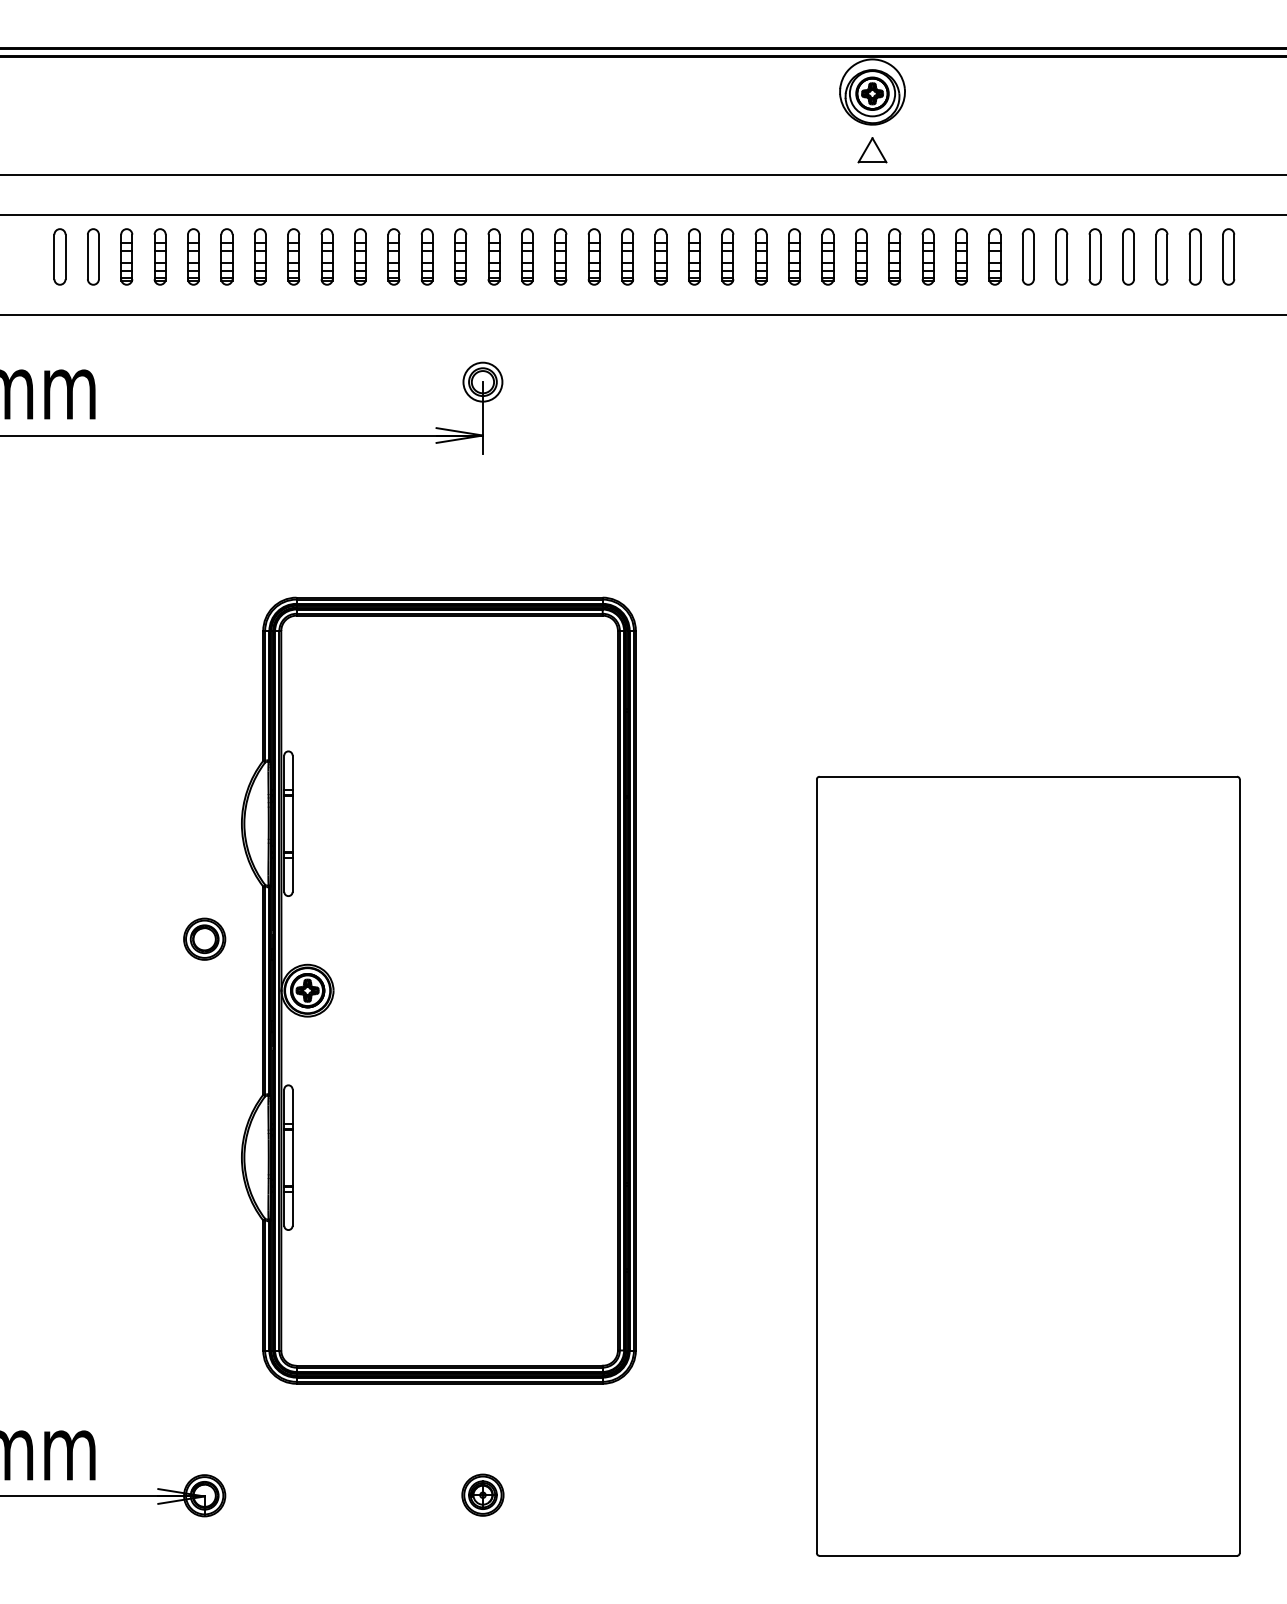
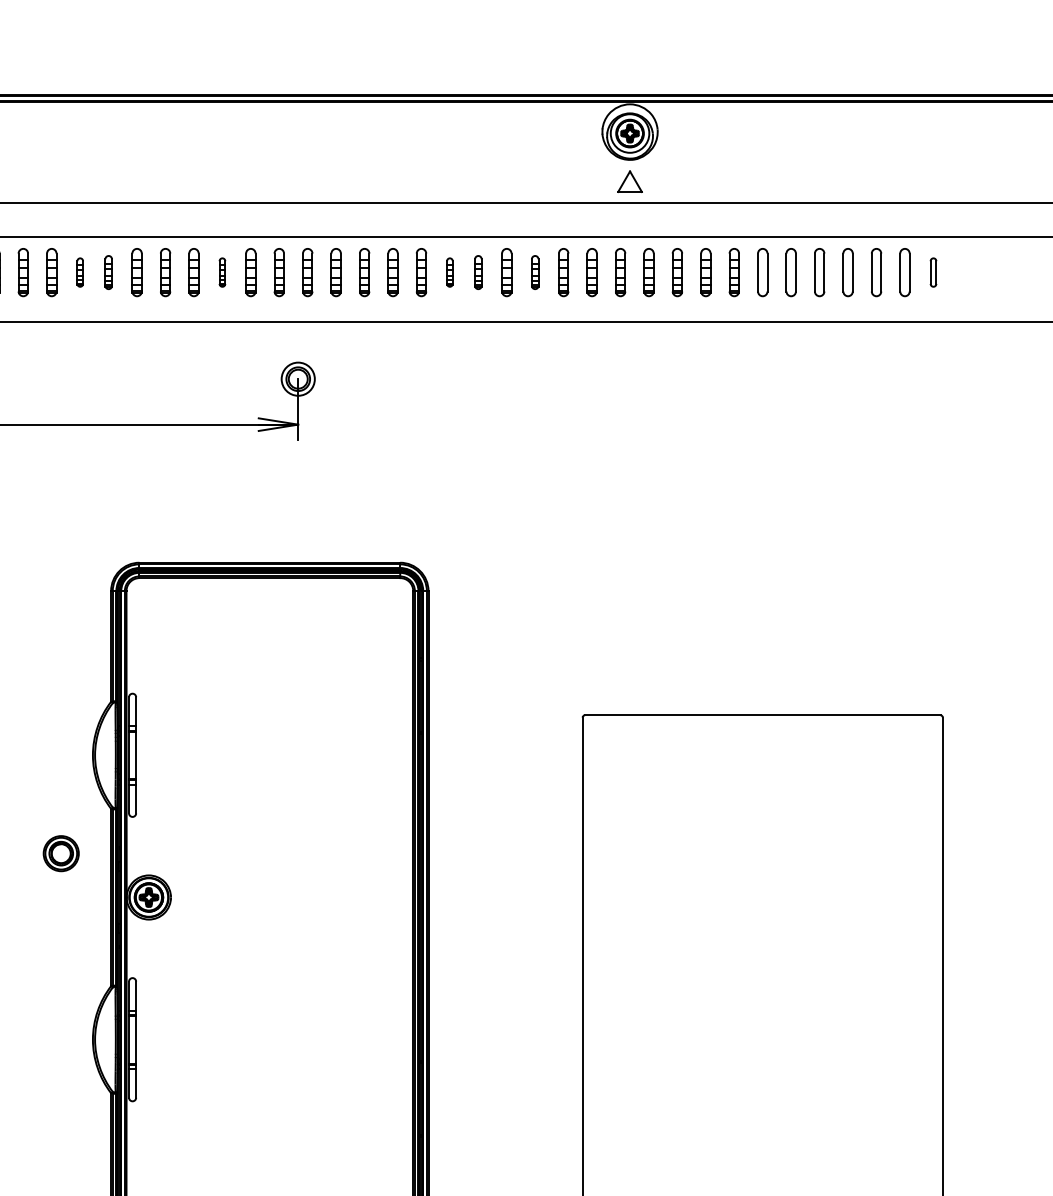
part: (226, 256) -> (79, 272), size x0.6
part: (260, 256) -> (108, 272), size x0.7
part: (393, 256) -> (222, 272), size x0.6
part: (660, 256) -> (449, 272), size x0.6
part: (694, 256) -> (478, 272), size x0.7
part: (760, 256) -> (534, 272), size x0.7
part: (1228, 256) -> (933, 272), size x0.6

